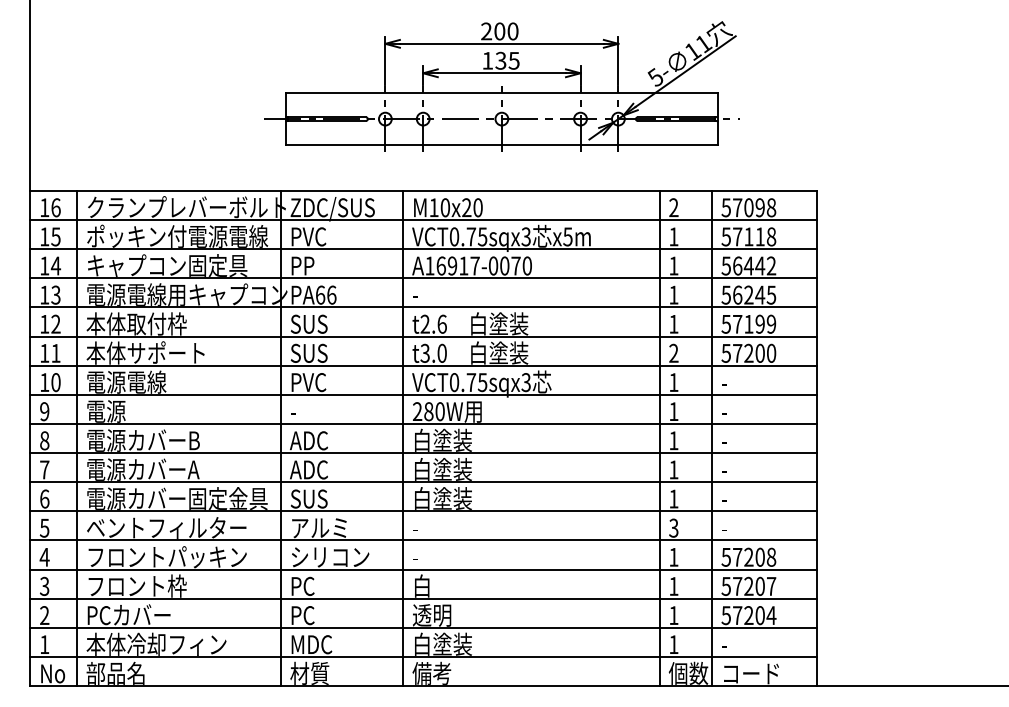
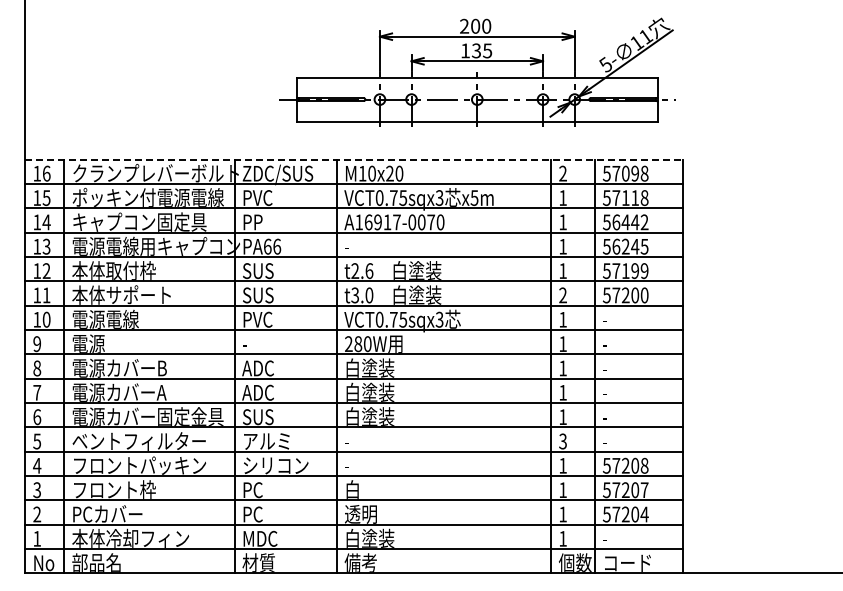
part: (502, 85) -> (477, 71), moved
line: (423, 190) -> (353, 159), solid -> dashed

